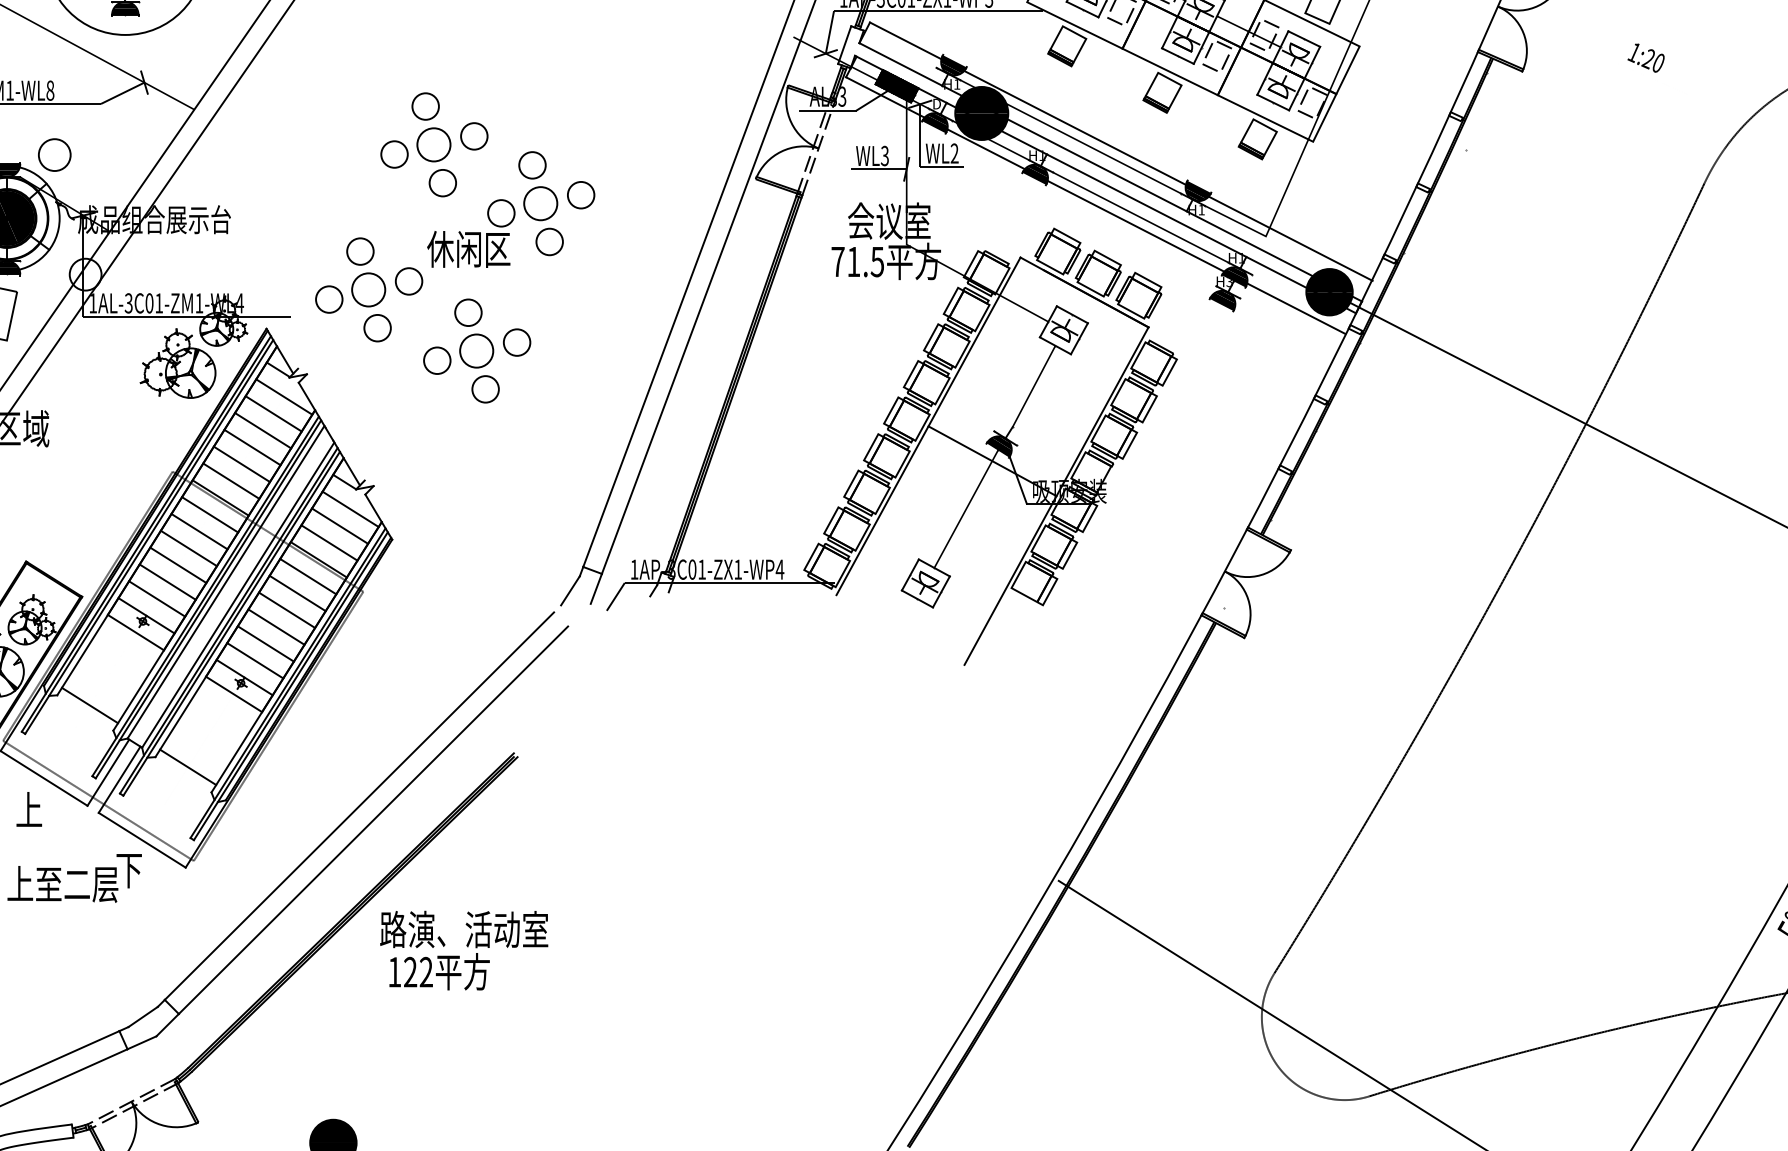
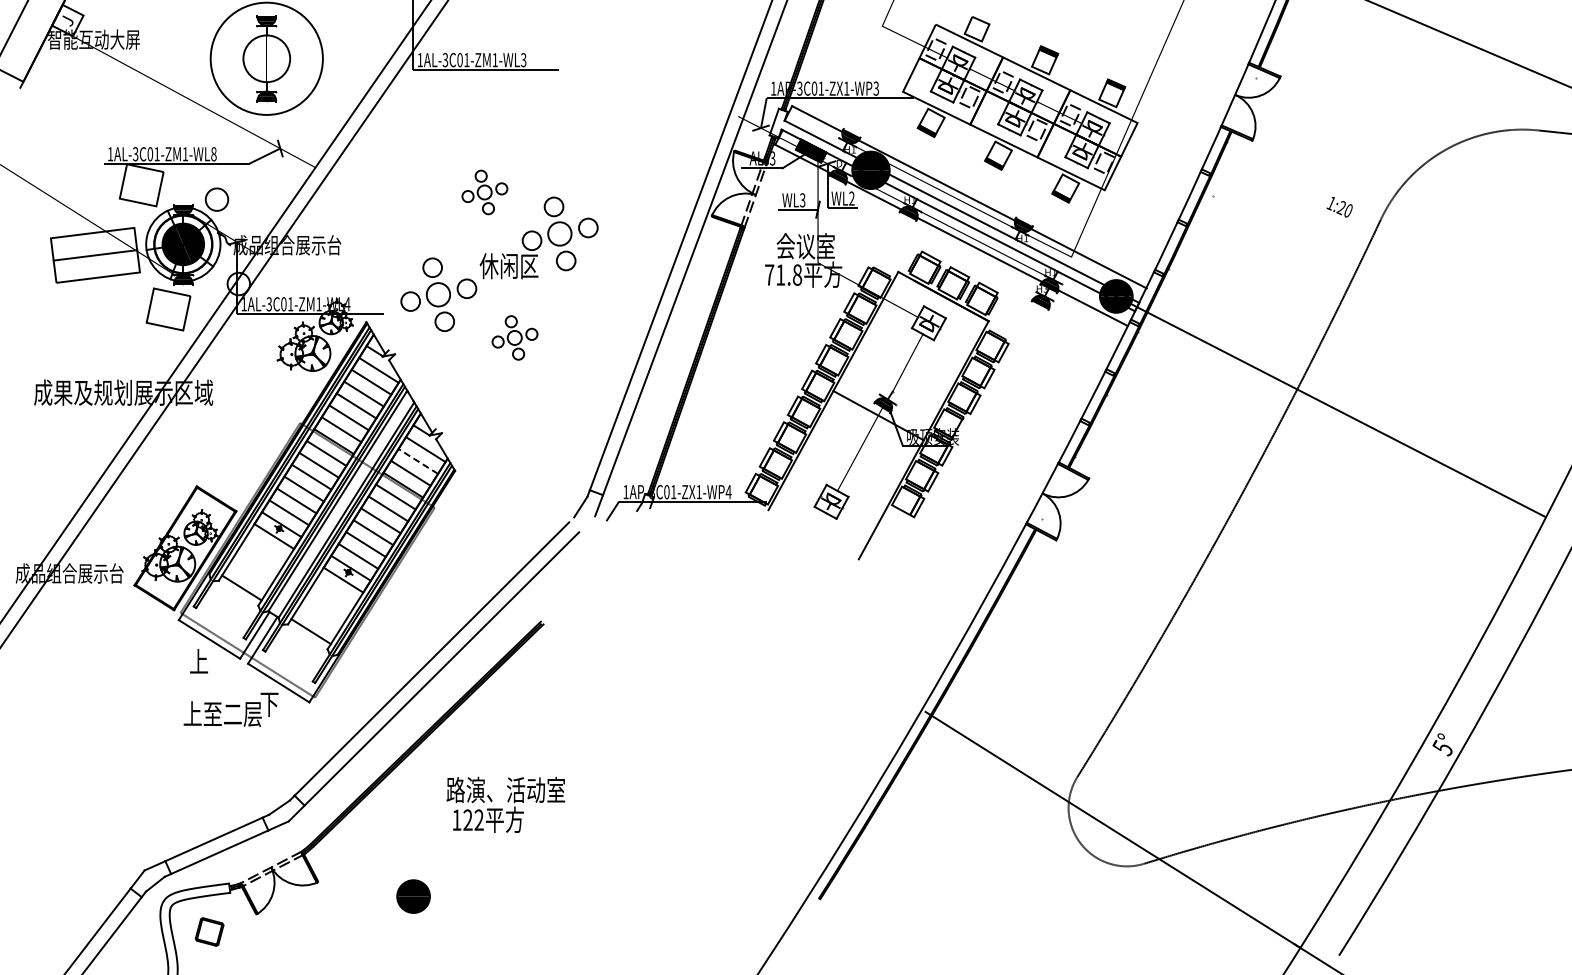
text: (1645, 58) -> (1339, 207), moved
part: (433, 144) -> (484, 192), size x0.6
text: (877, 261) -> (797, 274), 71.5 -> 71.8
part: (476, 350) -> (514, 337), size x0.6
line: (338, 526) -> (417, 461), solid -> dashed
text: (463, 950) -> (505, 804), moved

